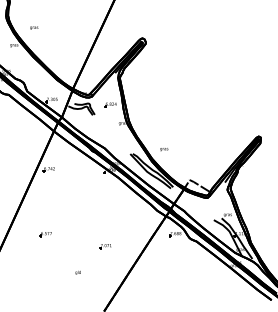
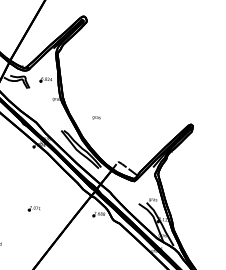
text: (164, 149) -> (96, 118), moved
part: (105, 246) -> (34, 208), moved

